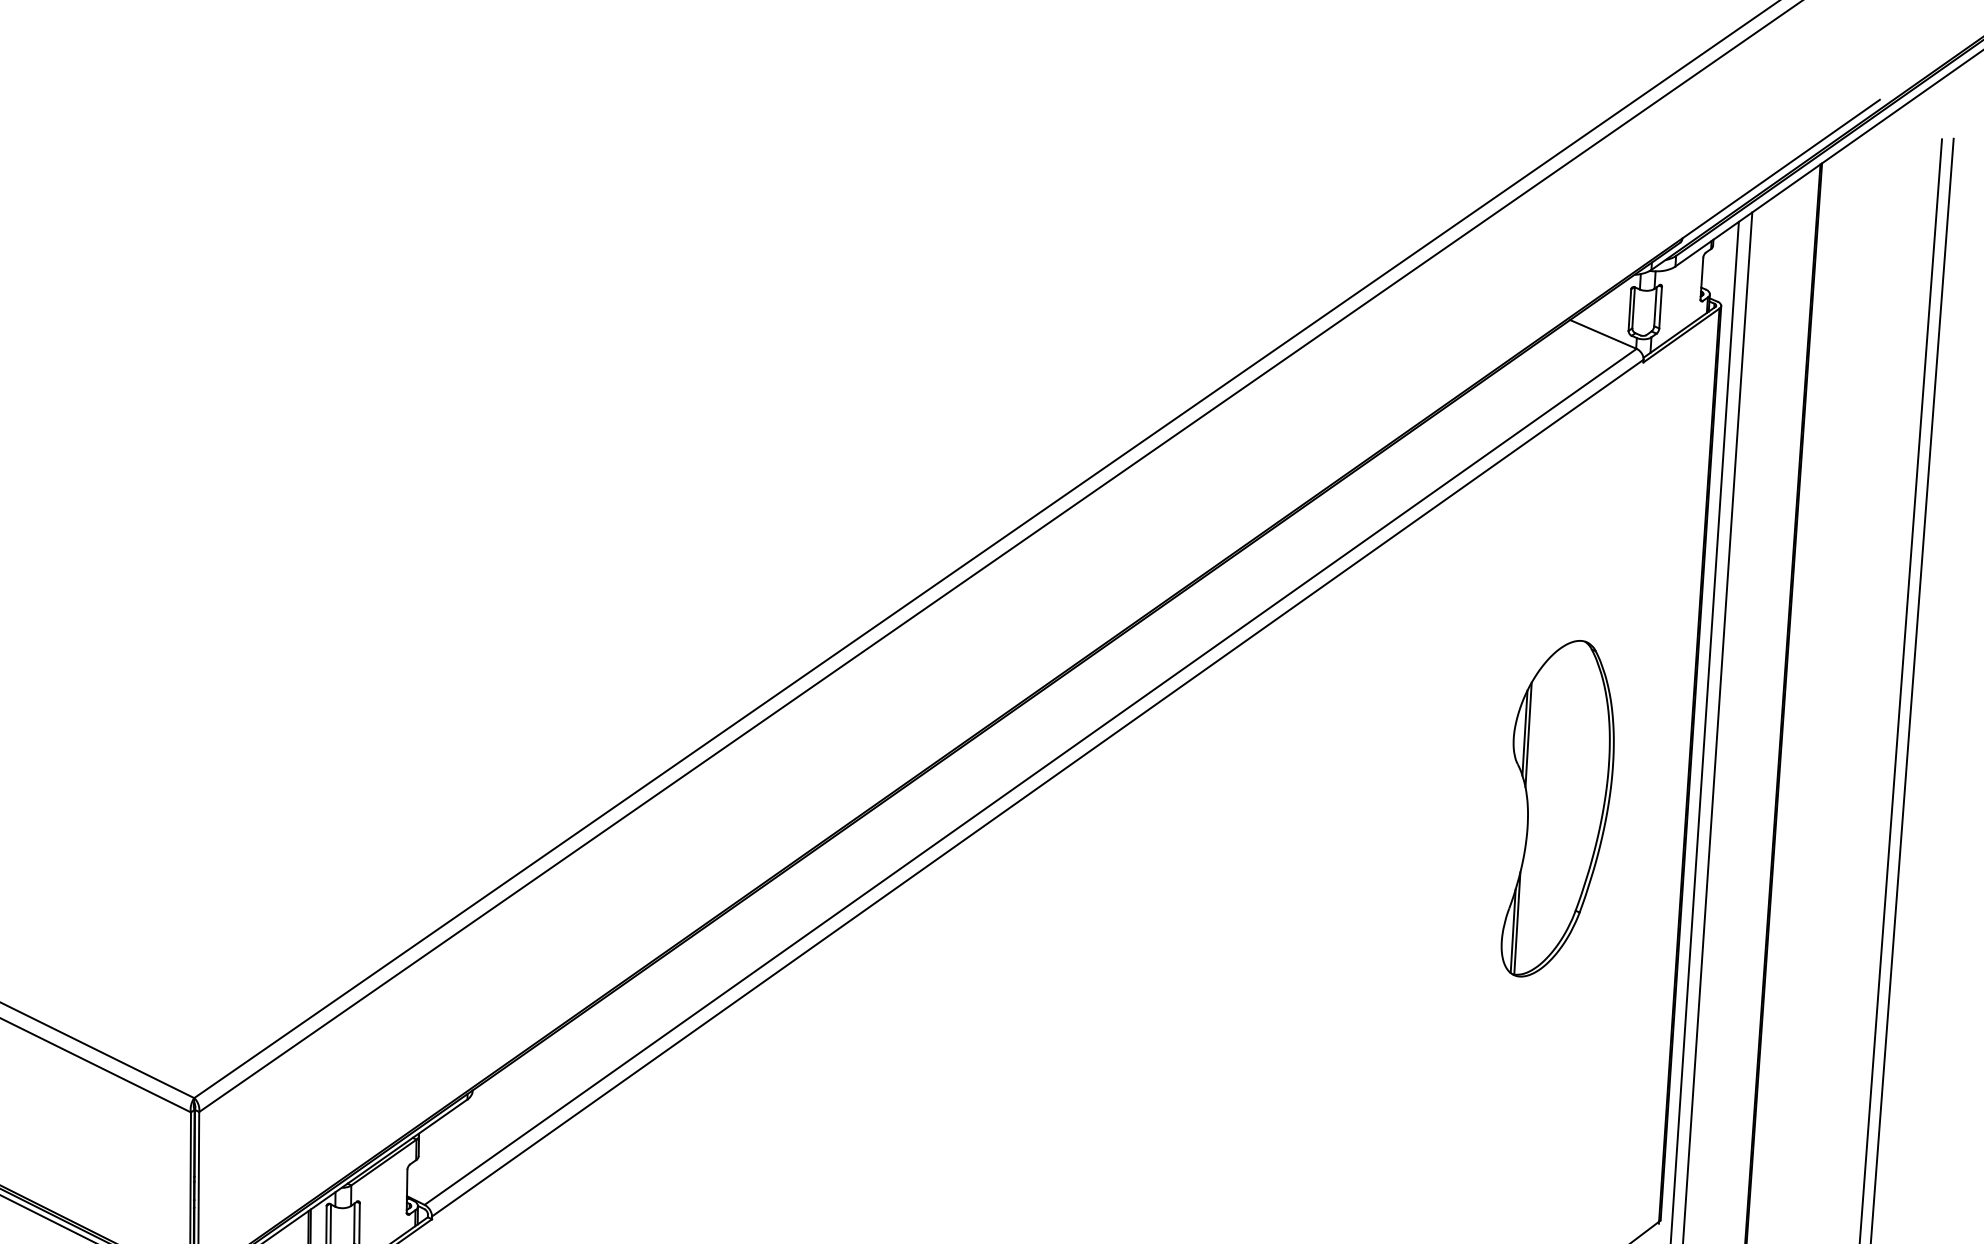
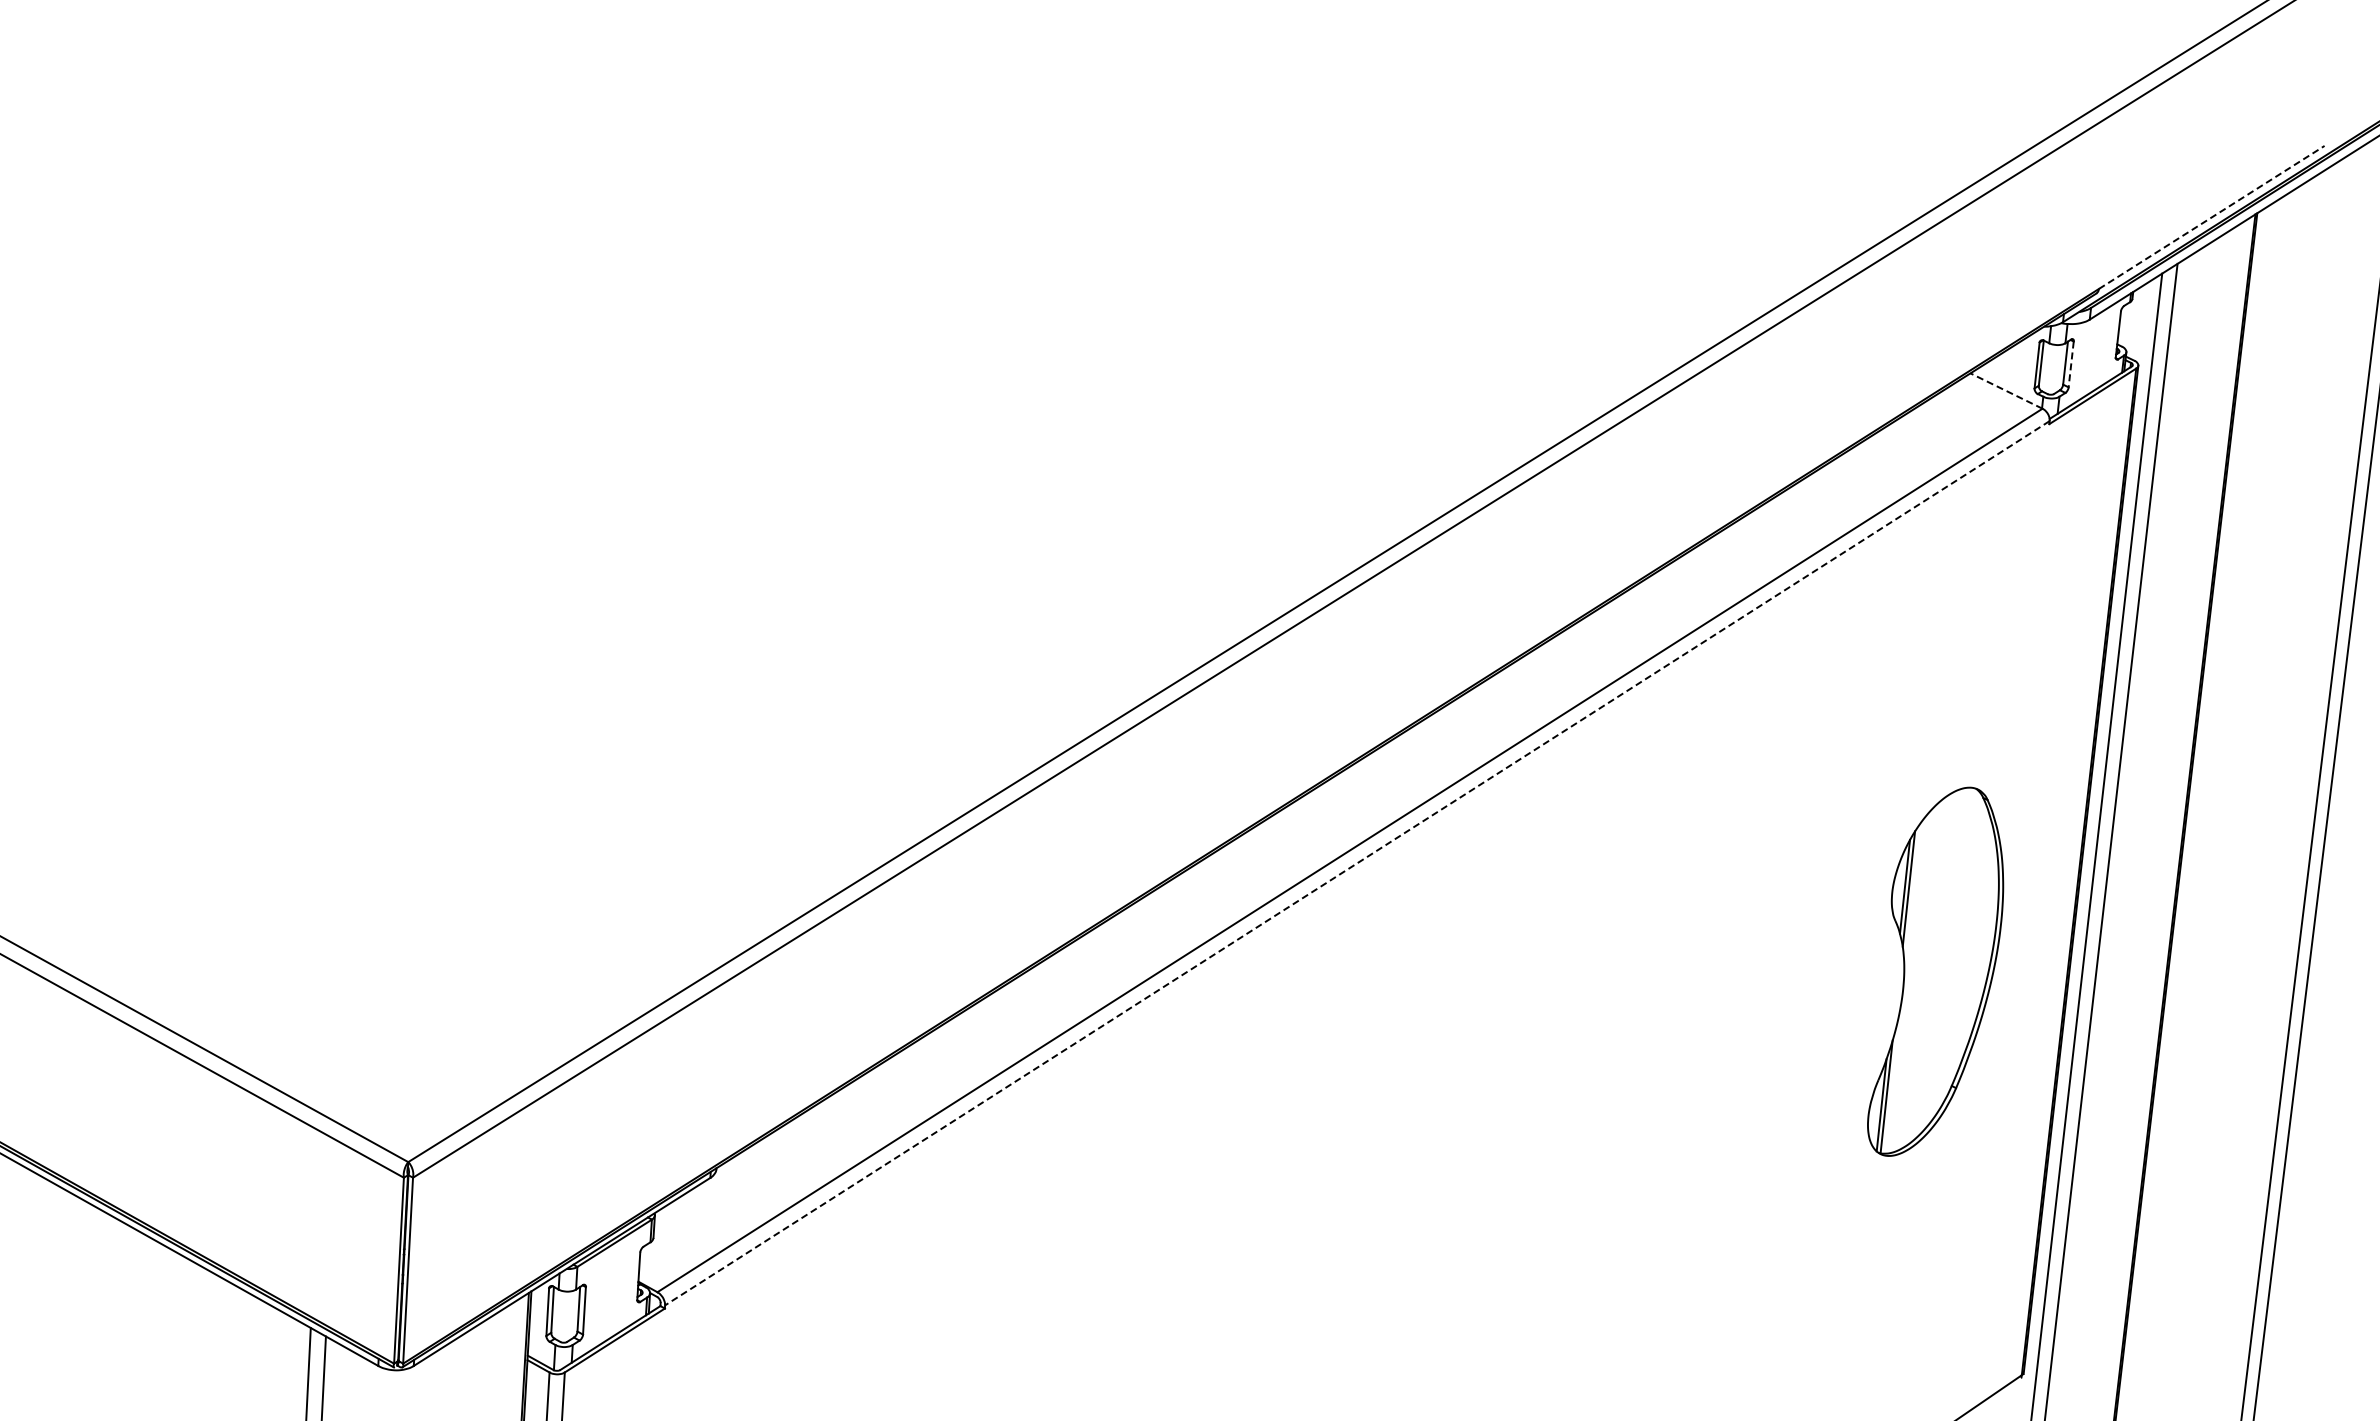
line: (1780, 169) -> (2211, 217), solid -> dashed
line: (1660, 307) -> (2071, 364), solid -> dashed
line: (1603, 333) -> (2006, 390), solid -> dashed
line: (1037, 788) -> (1356, 863), solid -> dashed
part: (1556, 808) -> (1935, 971), moved

